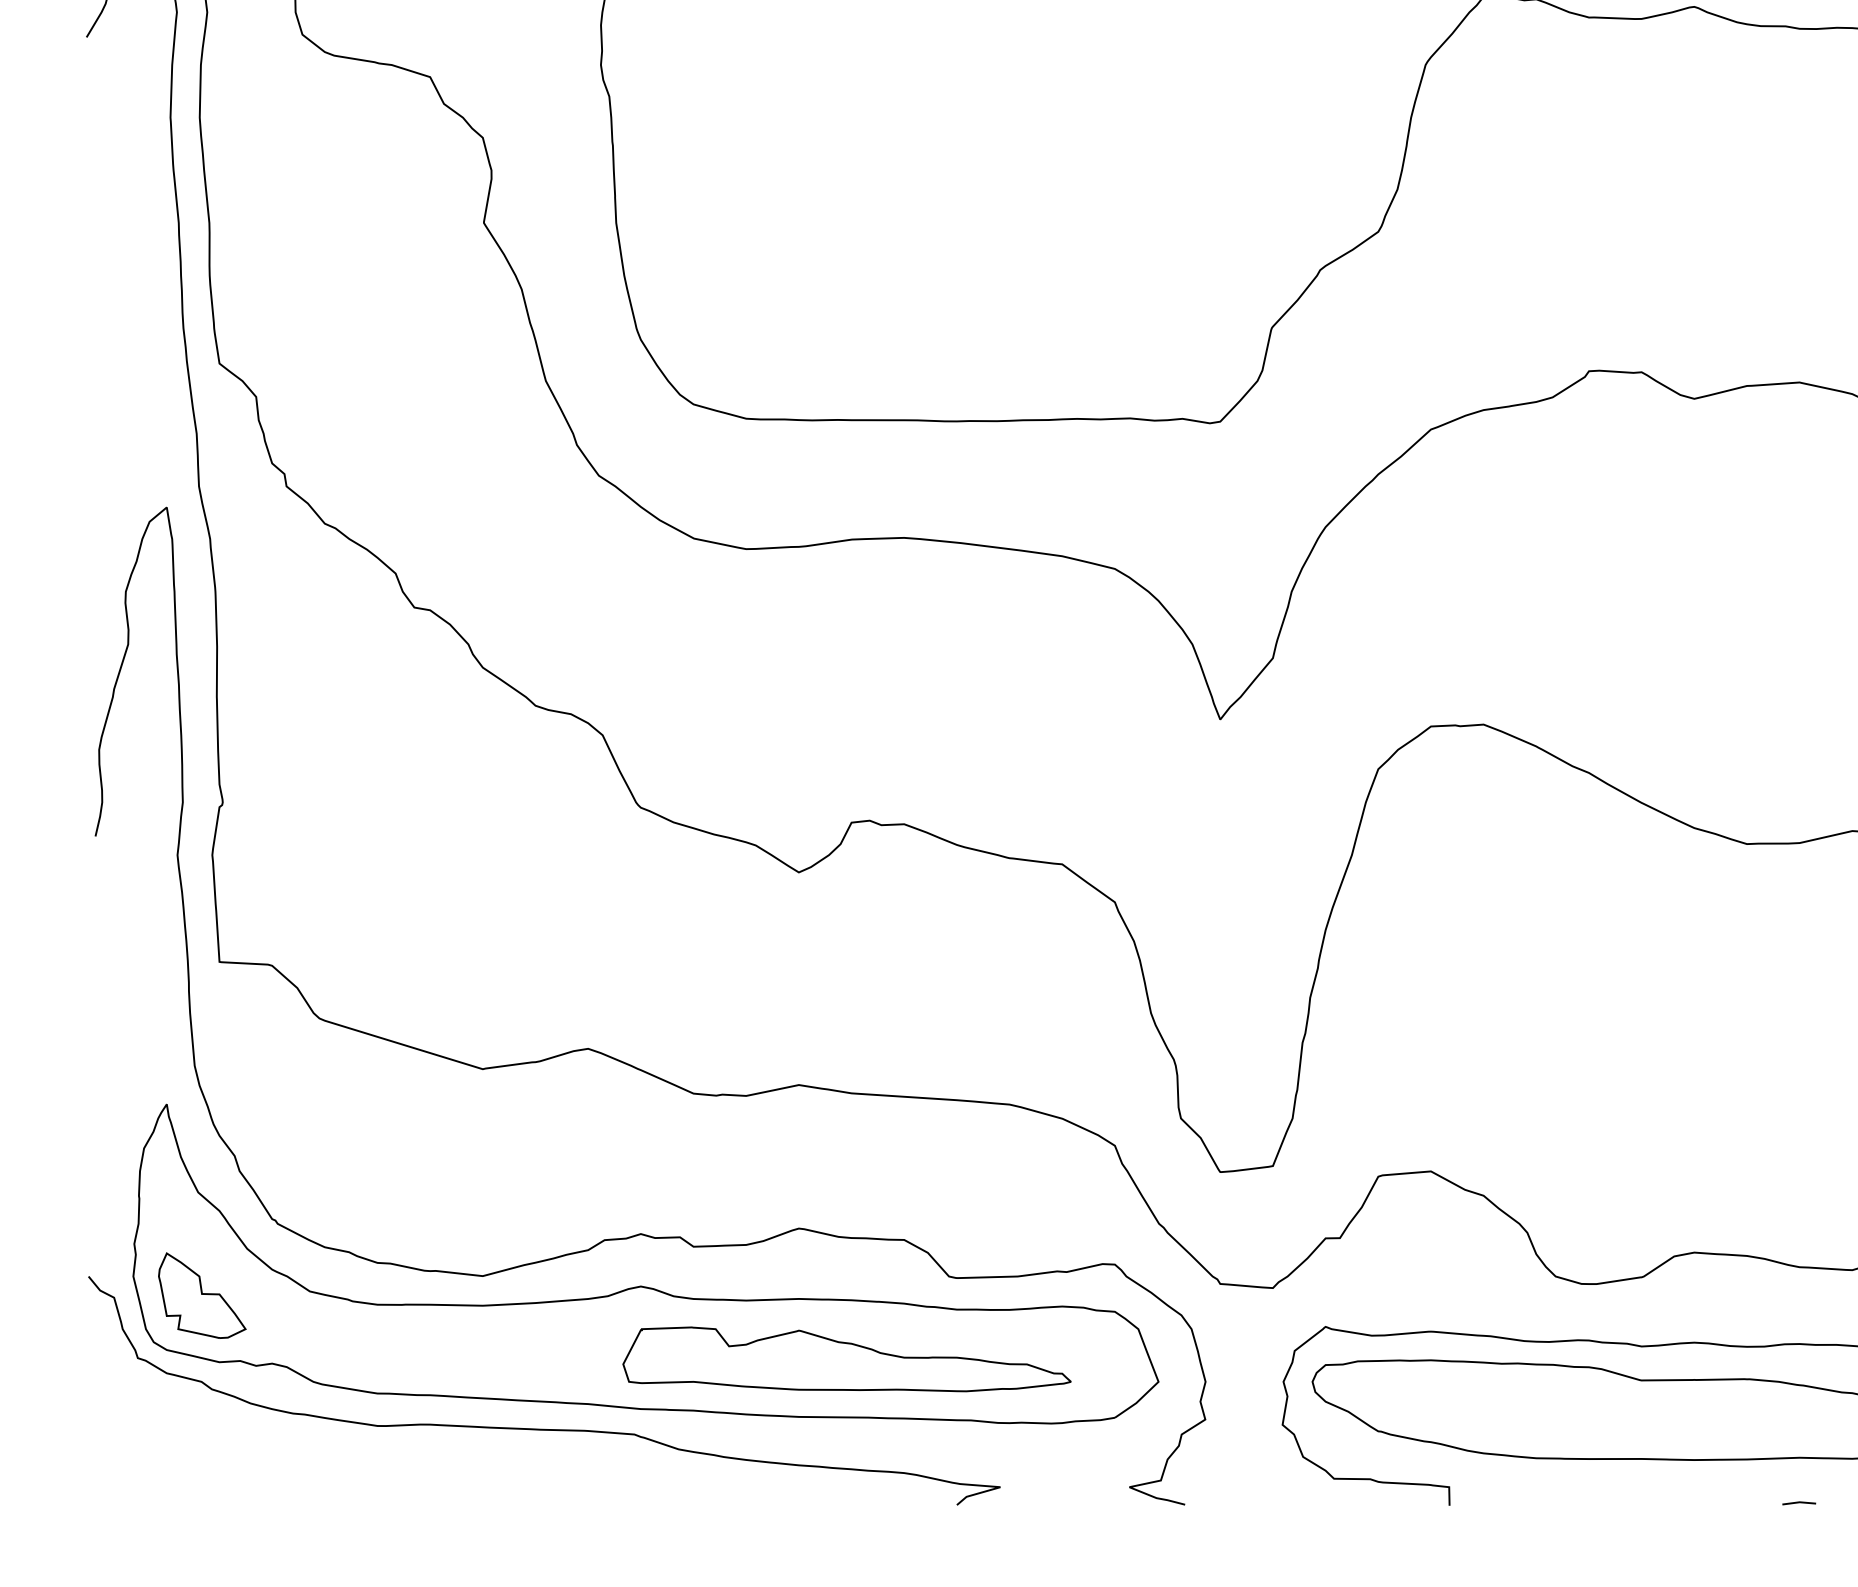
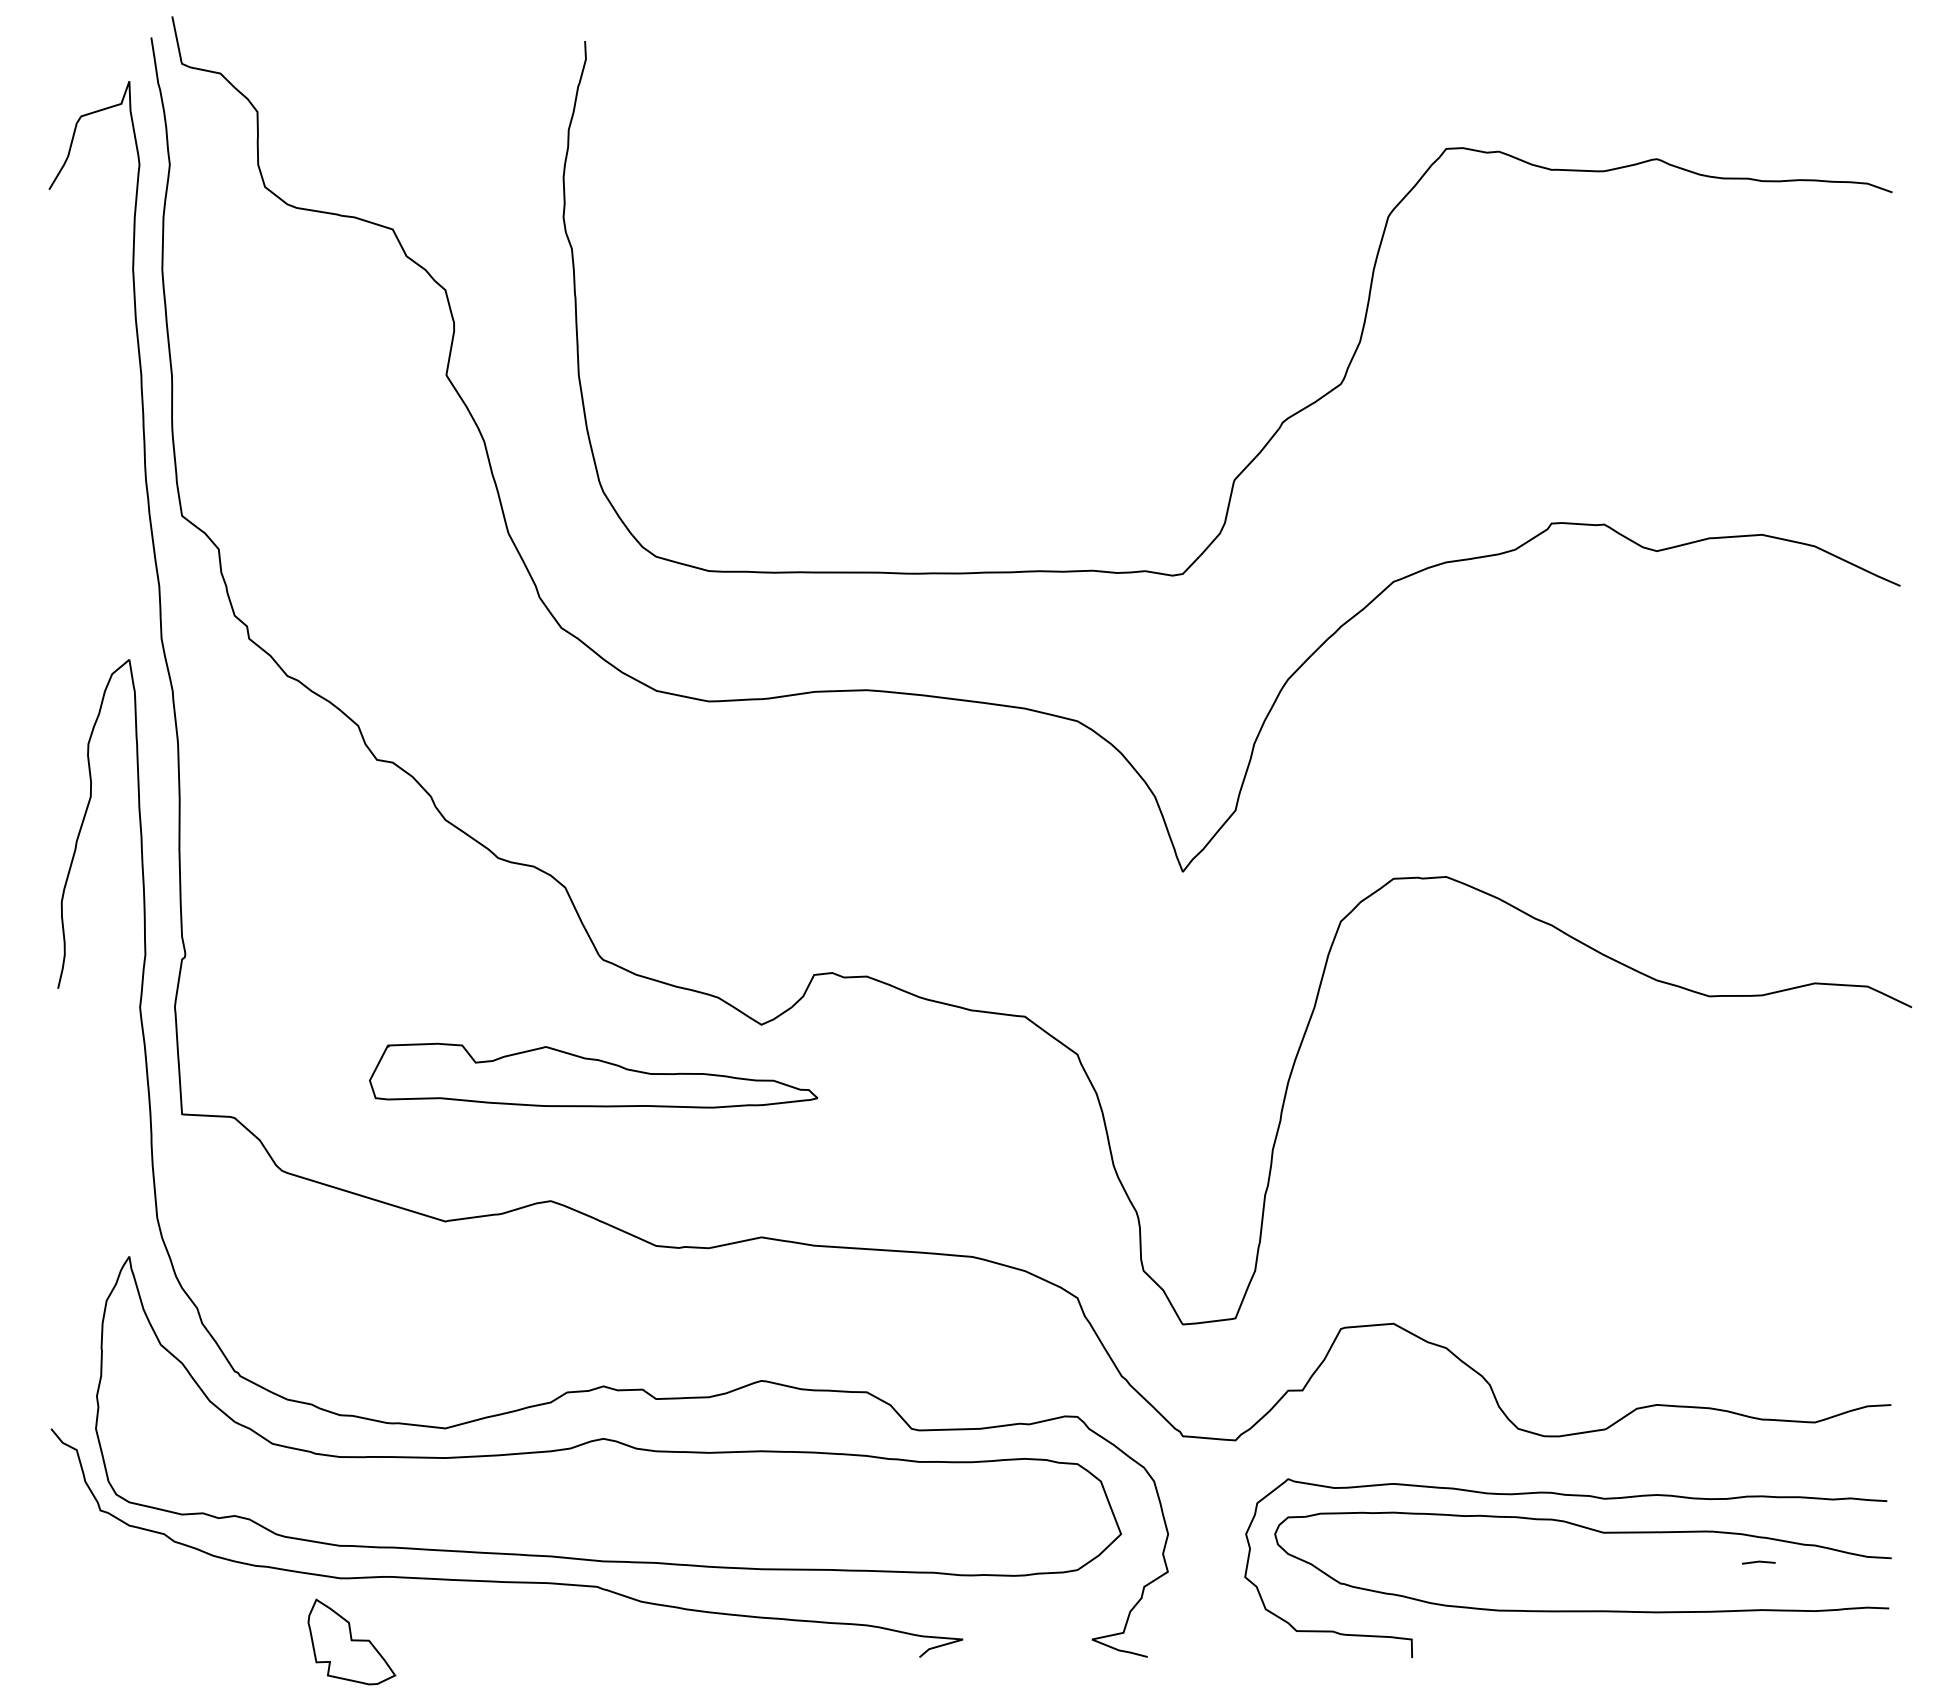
part: (201, 1295) -> (351, 1641), moved
part: (846, 1359) -> (593, 1075), moved
line: (1798, 1503) -> (1758, 1562), moved

